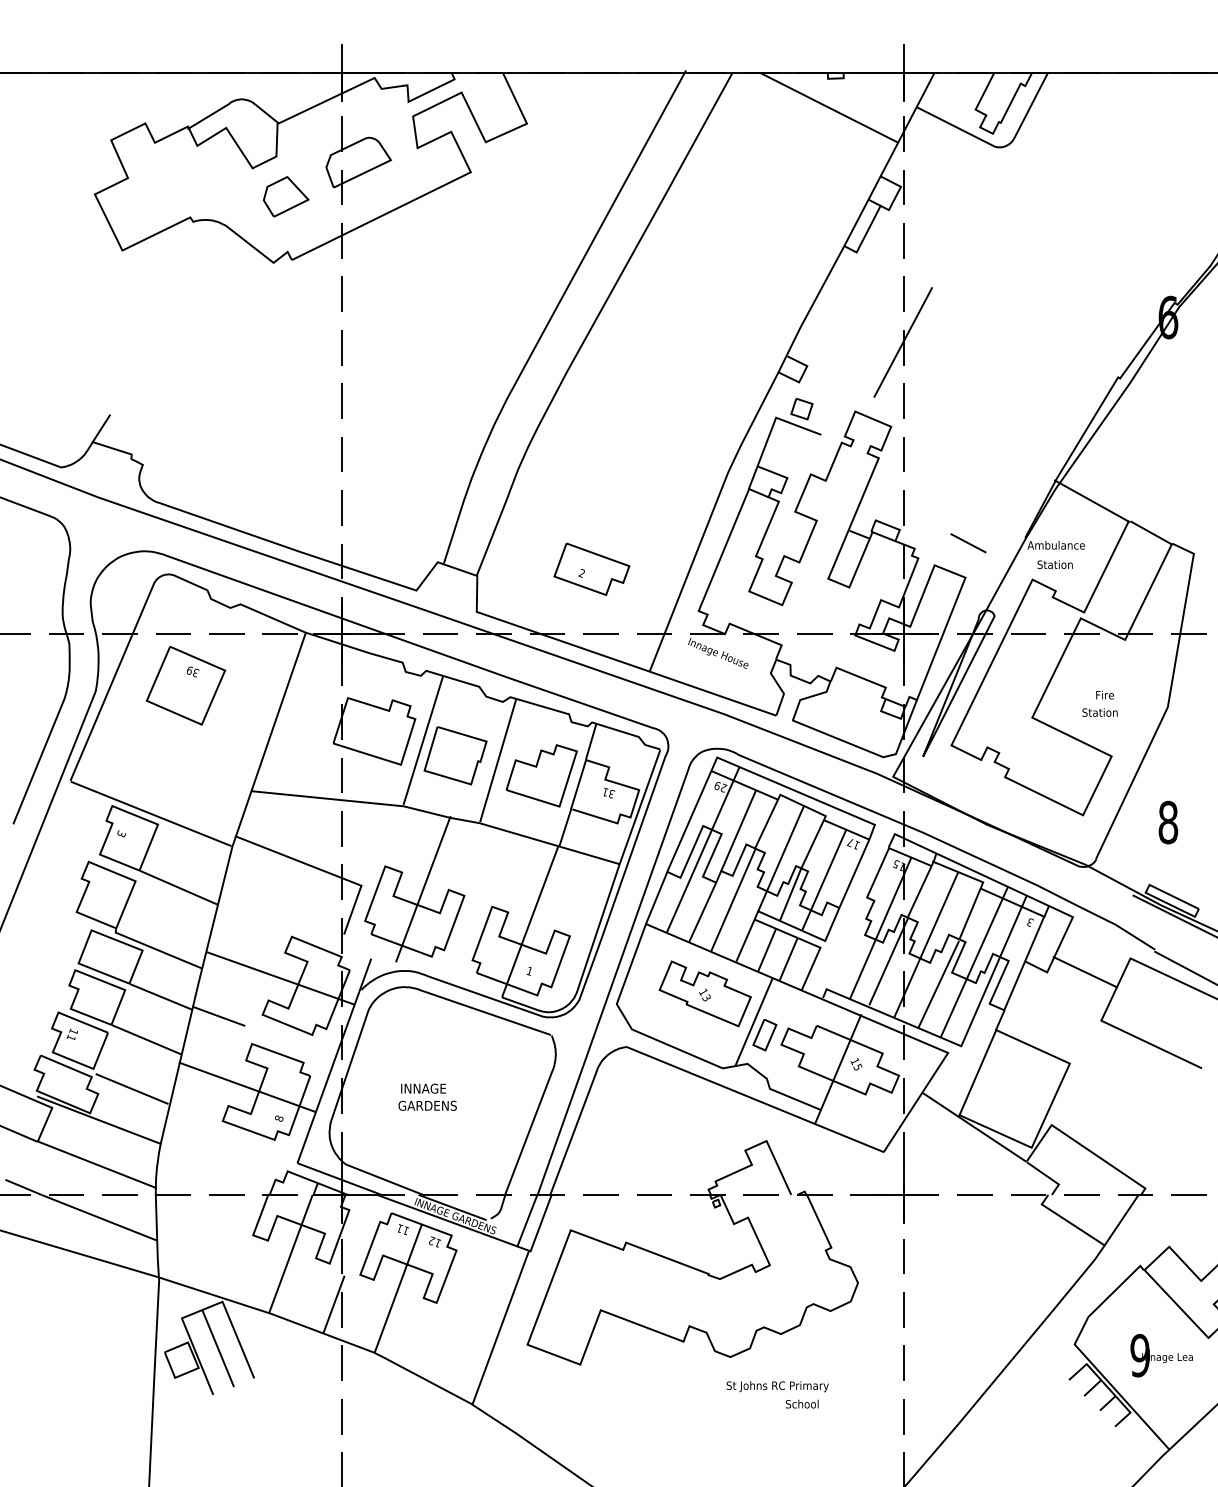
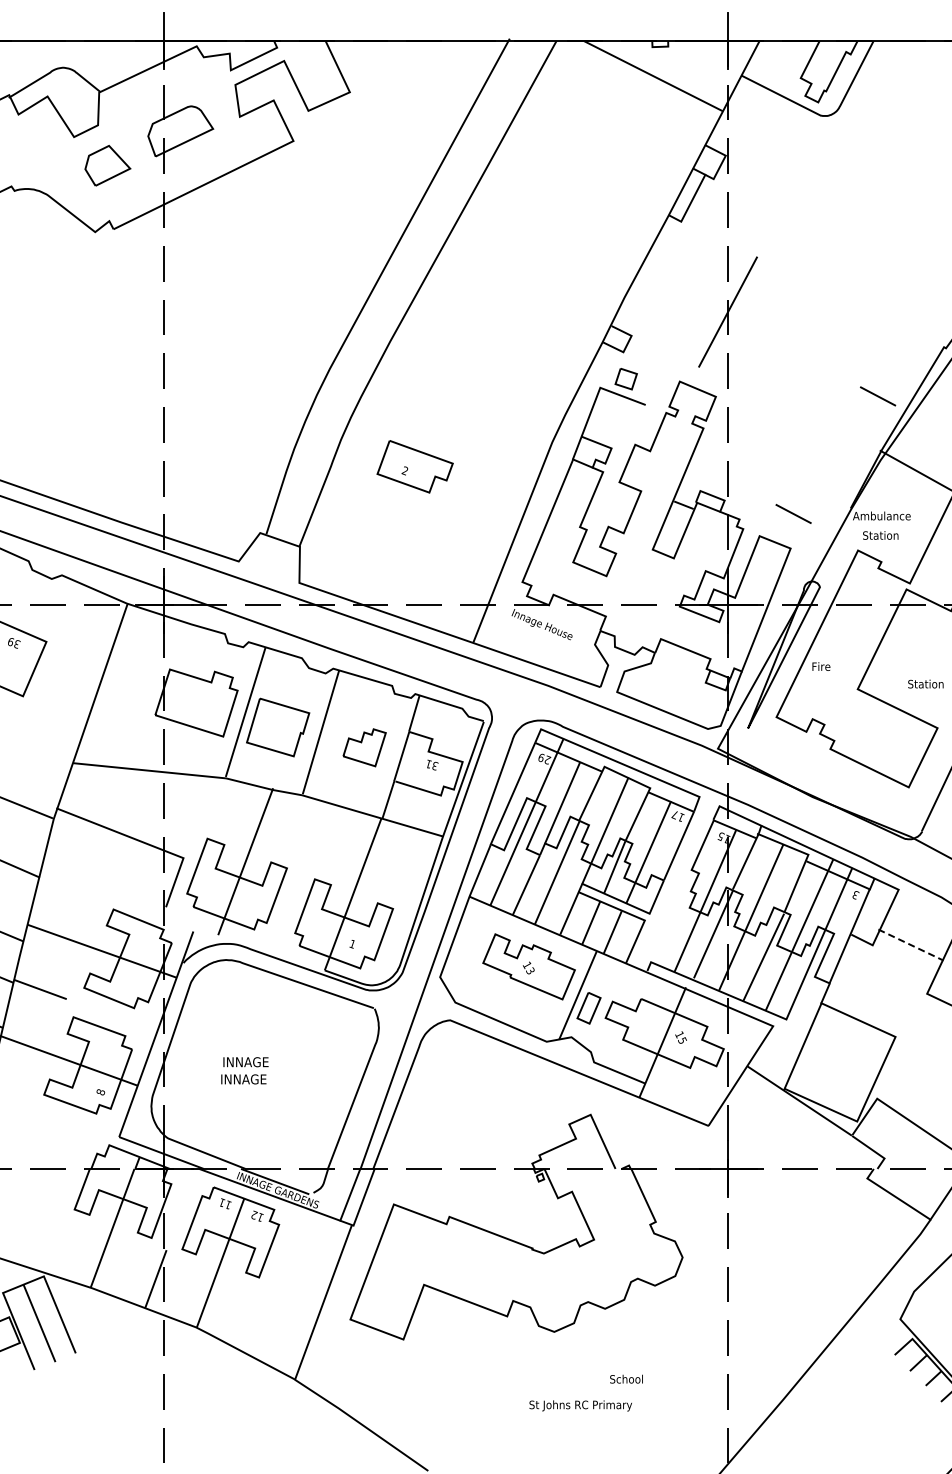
line: (1052, 426) -> (878, 396), added
part: (591, 569) -> (414, 466), moved
text: (1104, 694) -> (820, 665), moved
part: (541, 775) -> (364, 747), size x0.6
line: (1085, 972) -> (911, 945), solid -> dashed
text: (427, 1105) -> (249, 1079), GARDENS -> INNAGE
text: (777, 1386) -> (580, 1405), moved

